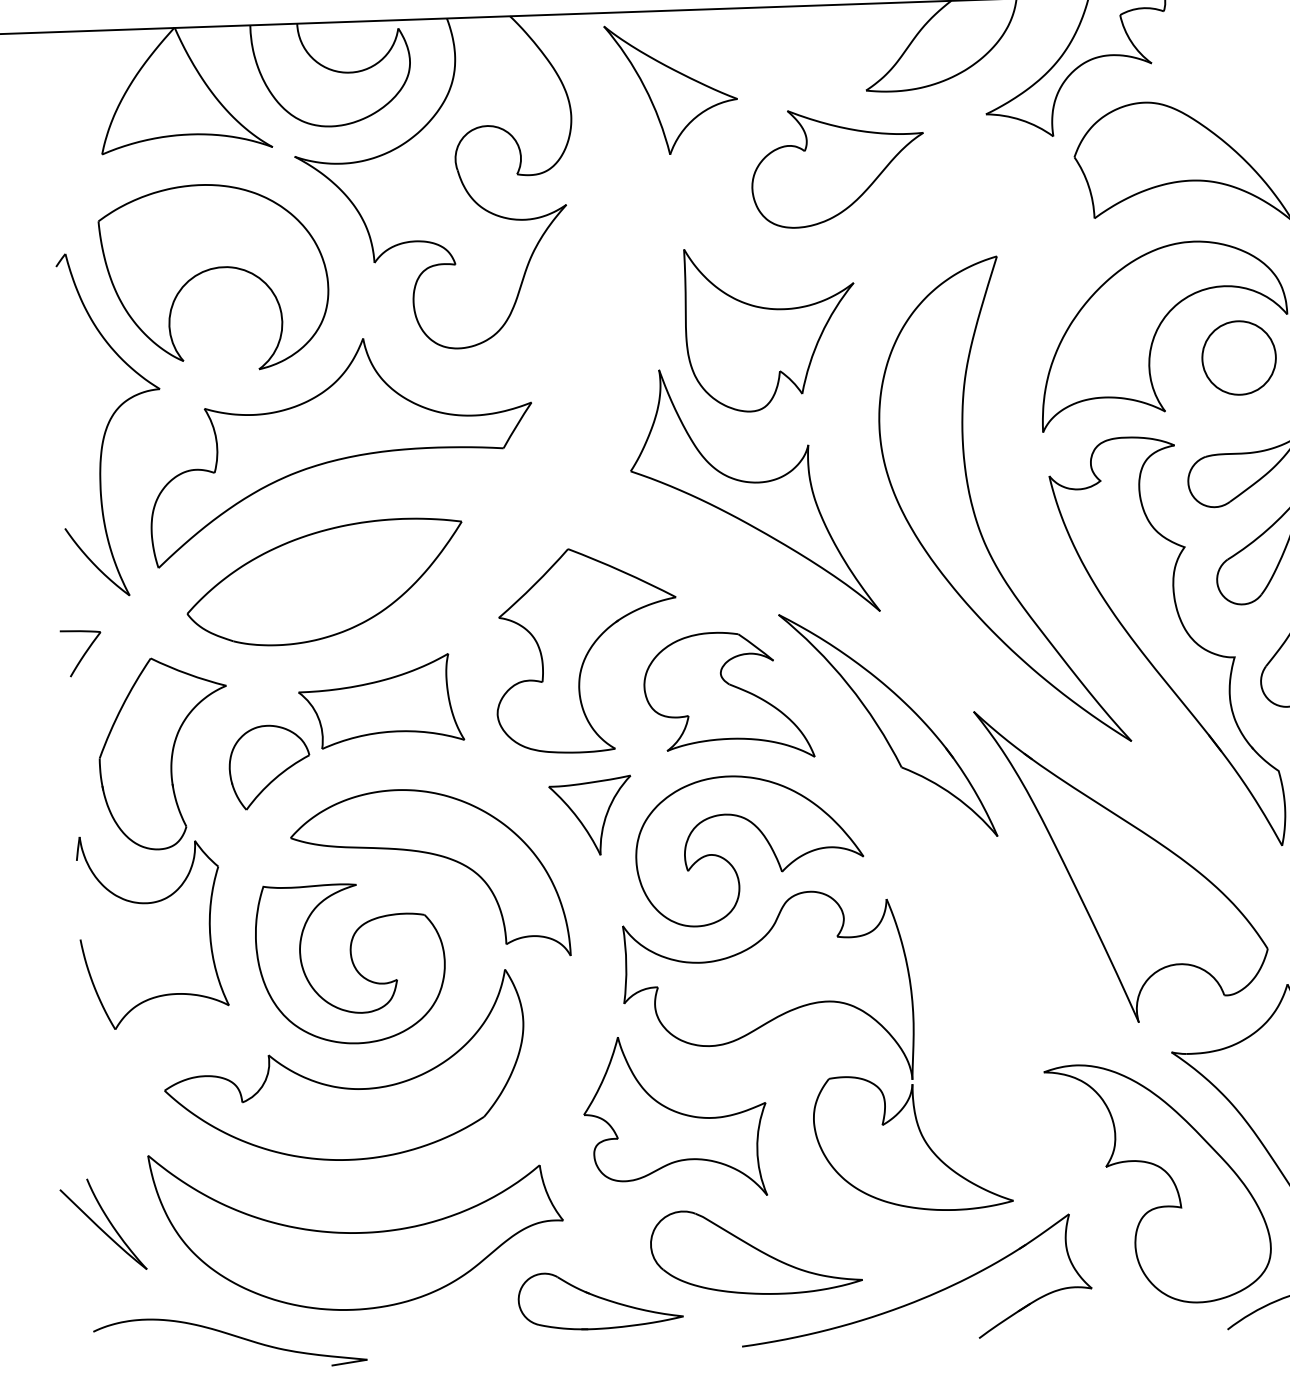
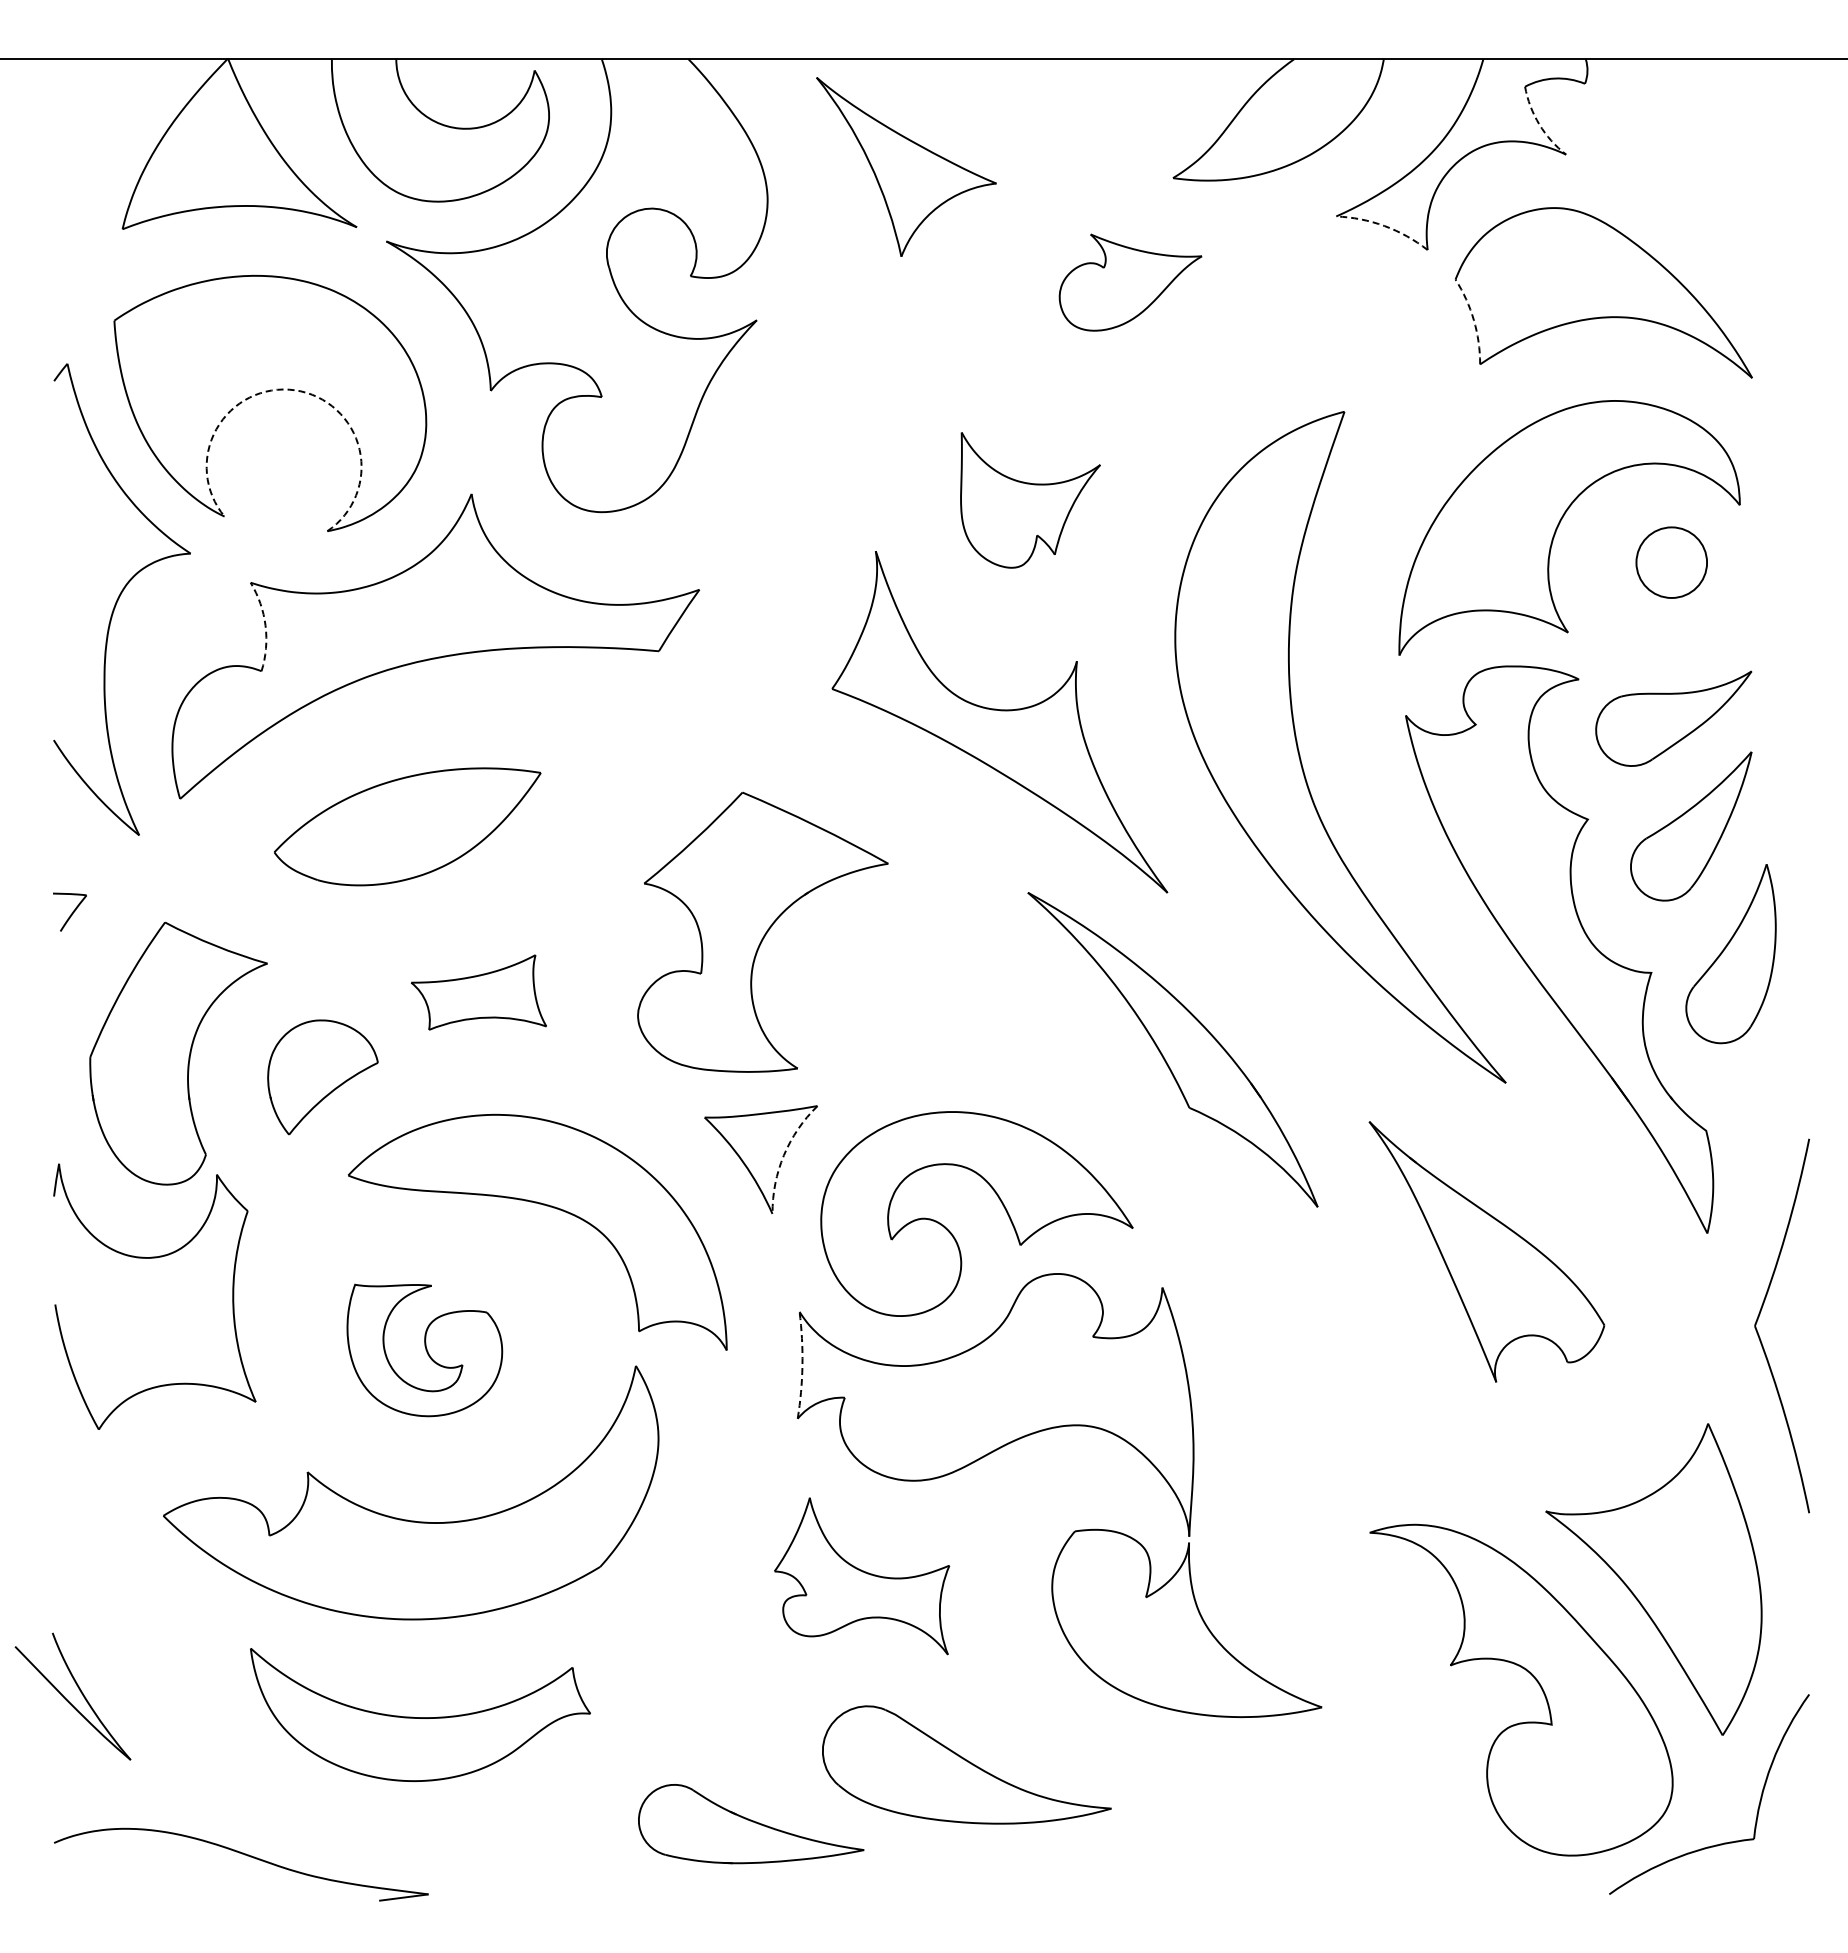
arc: (1131, 42) -> (1539, 124), solid -> dashed
arc: (1021, 120) -> (1384, 226), solid -> dashed
part: (837, 167) -> (1130, 282), size x0.6
arc: (1088, 186) -> (1473, 320), solid -> dashed
arc: (232, 267) -> (295, 390), solid -> dashed
part: (770, 329) -> (1030, 500), size x0.6
circle: (1238, 357) -> (1671, 562), size x0.7
arc: (216, 439) -> (265, 625), solid -> dashed
part: (324, 582) -> (407, 826), size x0.7
part: (80, 653) -> (69, 912), size x0.6
part: (728, 695) -> (955, 1001), removed
part: (380, 701) -> (478, 992), size x0.6
arc: (607, 812) -> (783, 1155), solid -> dashed
part: (1121, 864) -> (1486, 1251), size x0.6
part: (350, 963) -> (424, 1350), size x0.6
arc: (626, 964) -> (802, 1365), solid -> dashed
part: (674, 1117) -> (861, 1576), size x0.7
part: (356, 1228) -> (420, 1714), size x0.6
part: (921, 1298) -> (1191, 1836), removed

